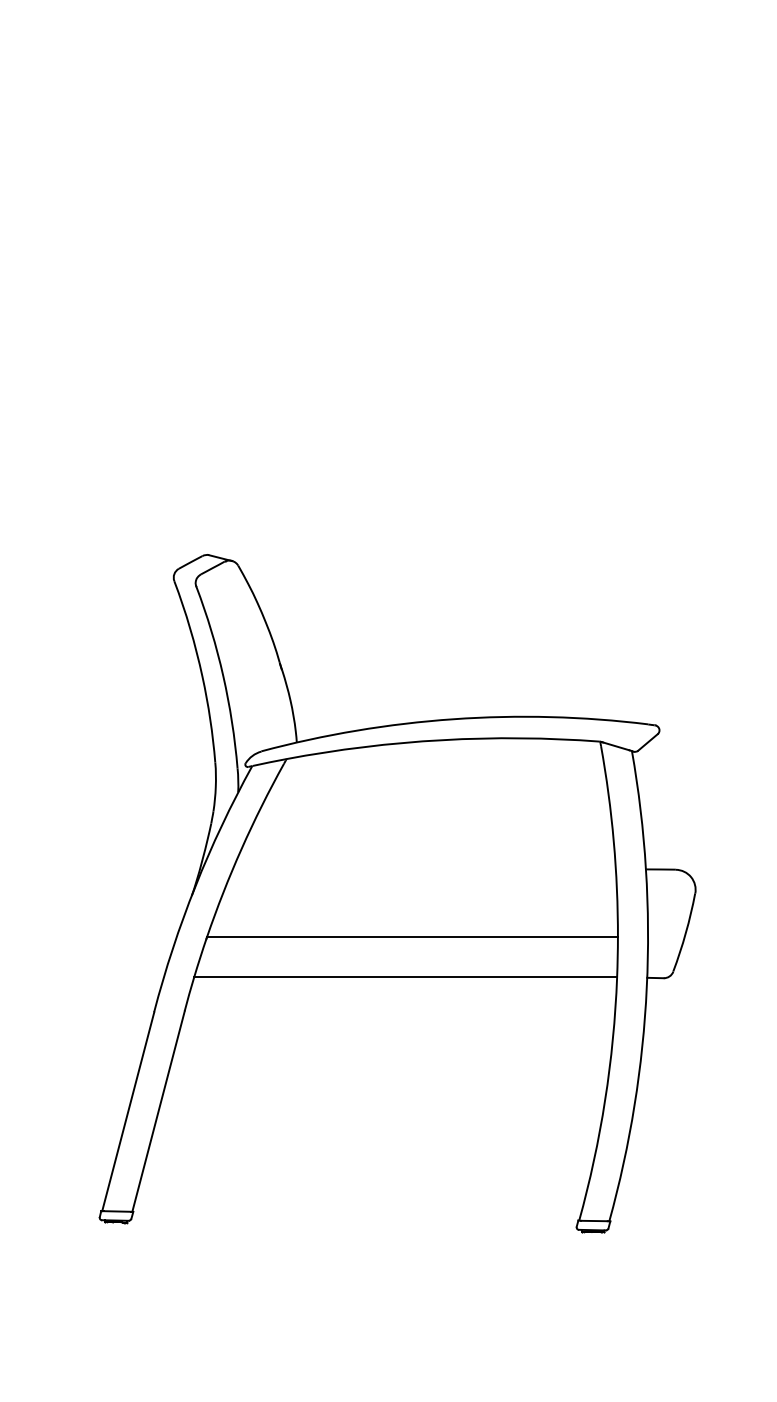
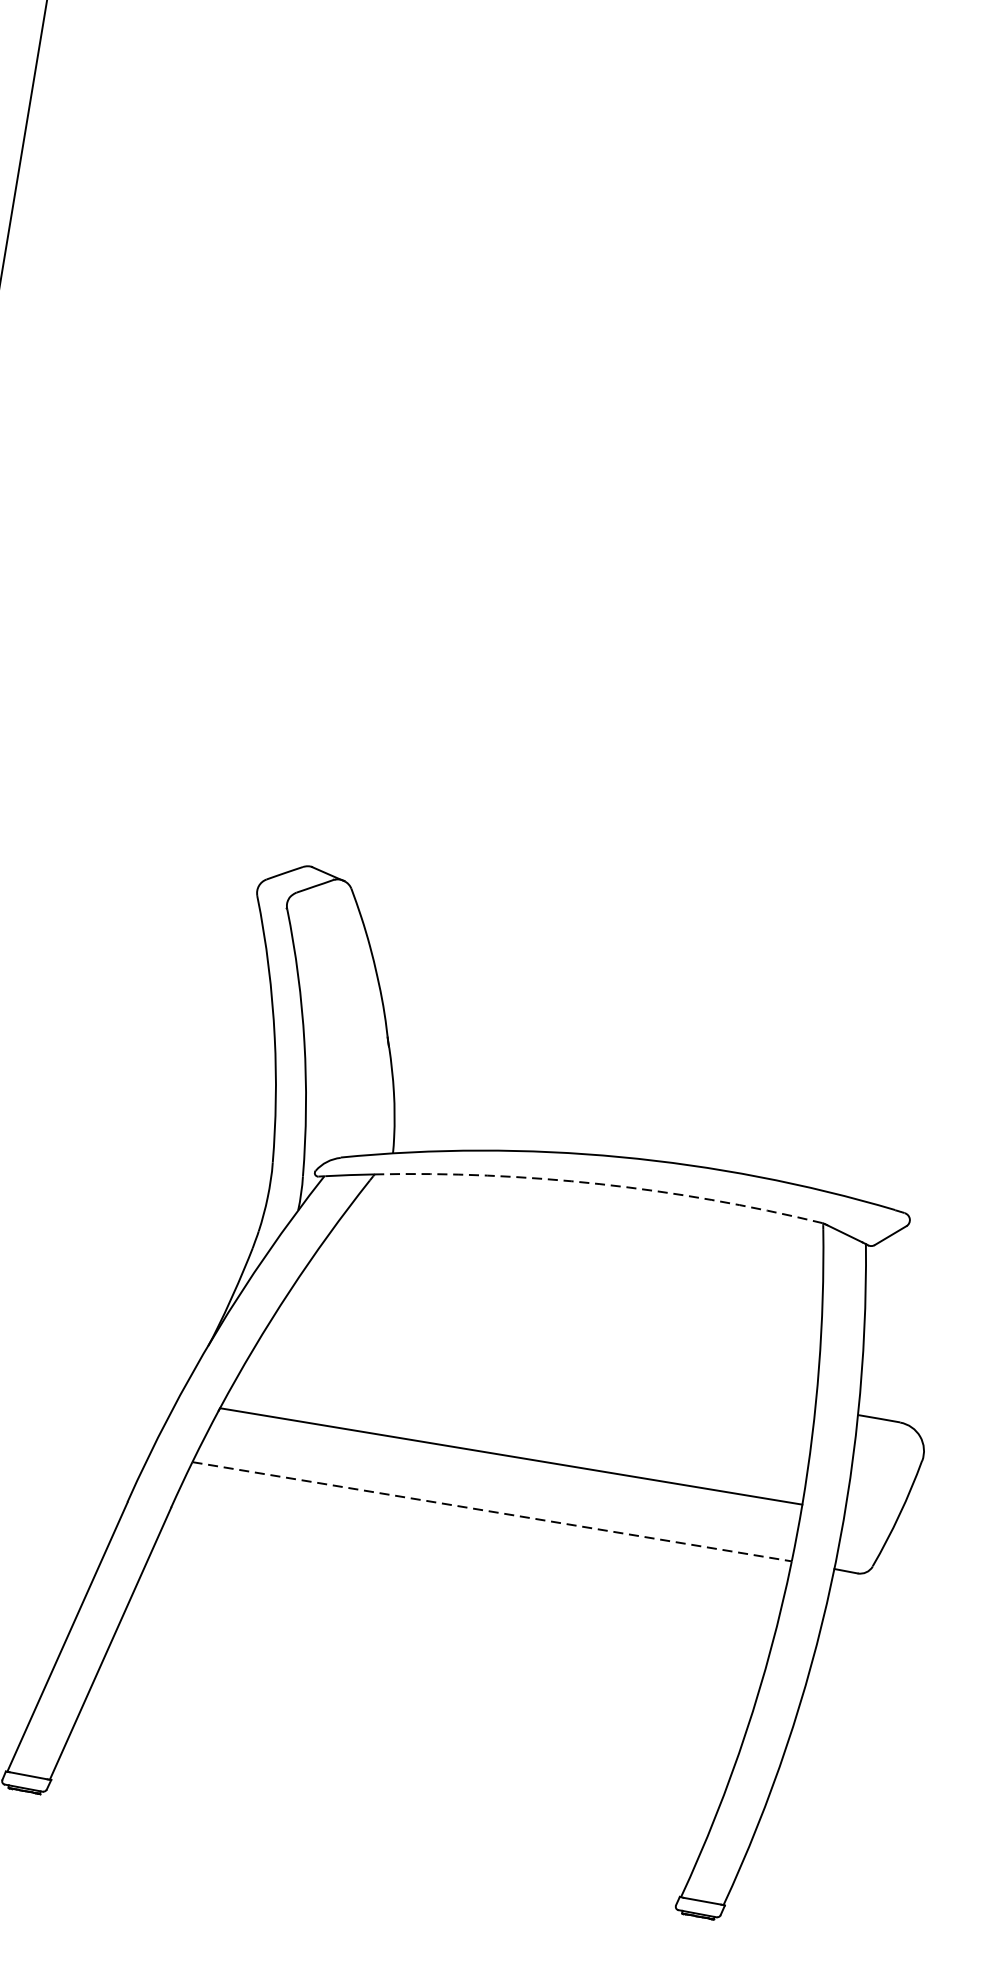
arc: (442, 740) -> (599, 1184), solid -> dashed
line: (406, 977) -> (493, 1512), solid -> dashed

